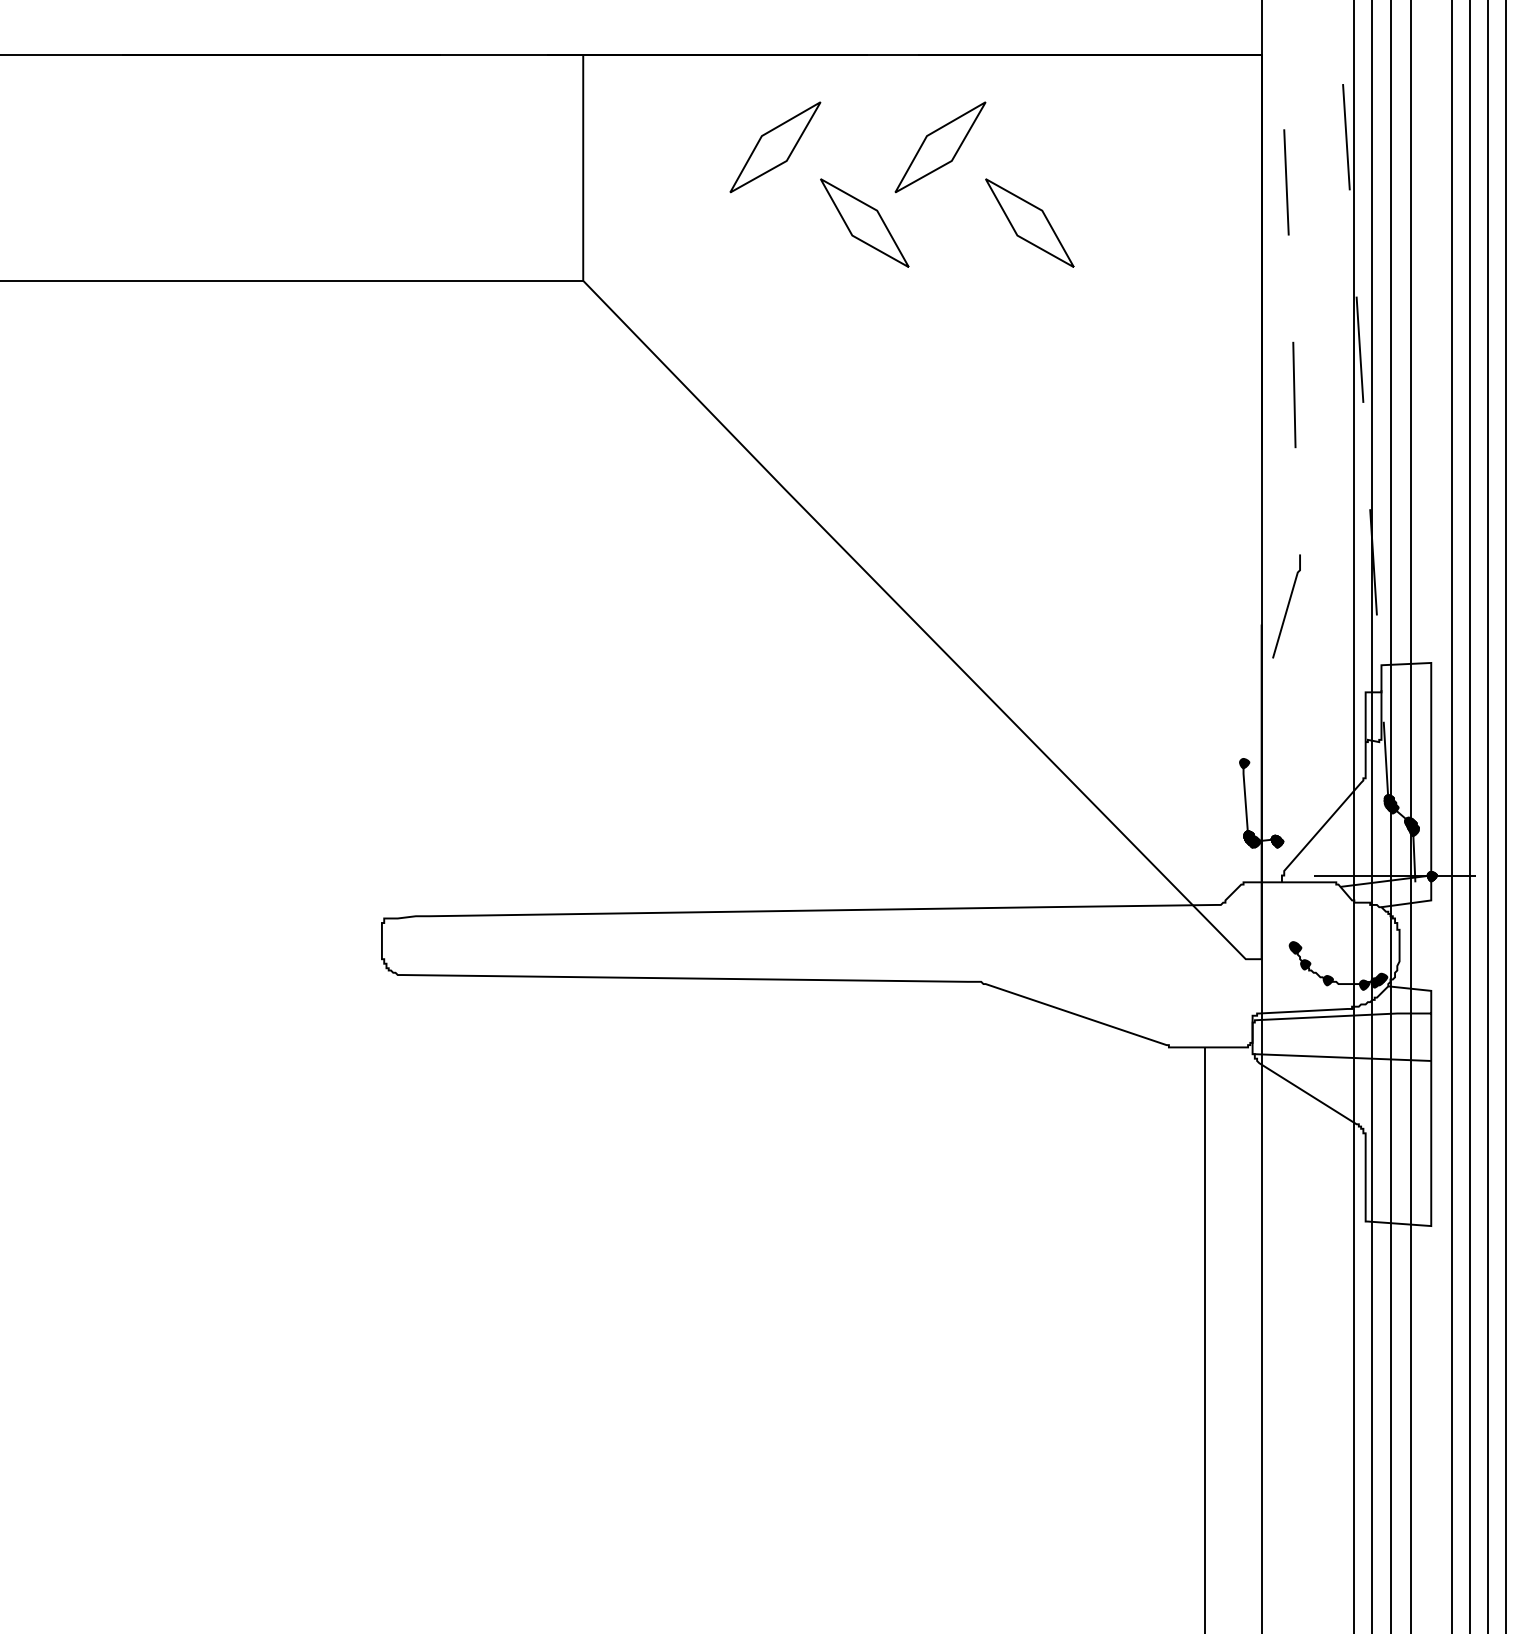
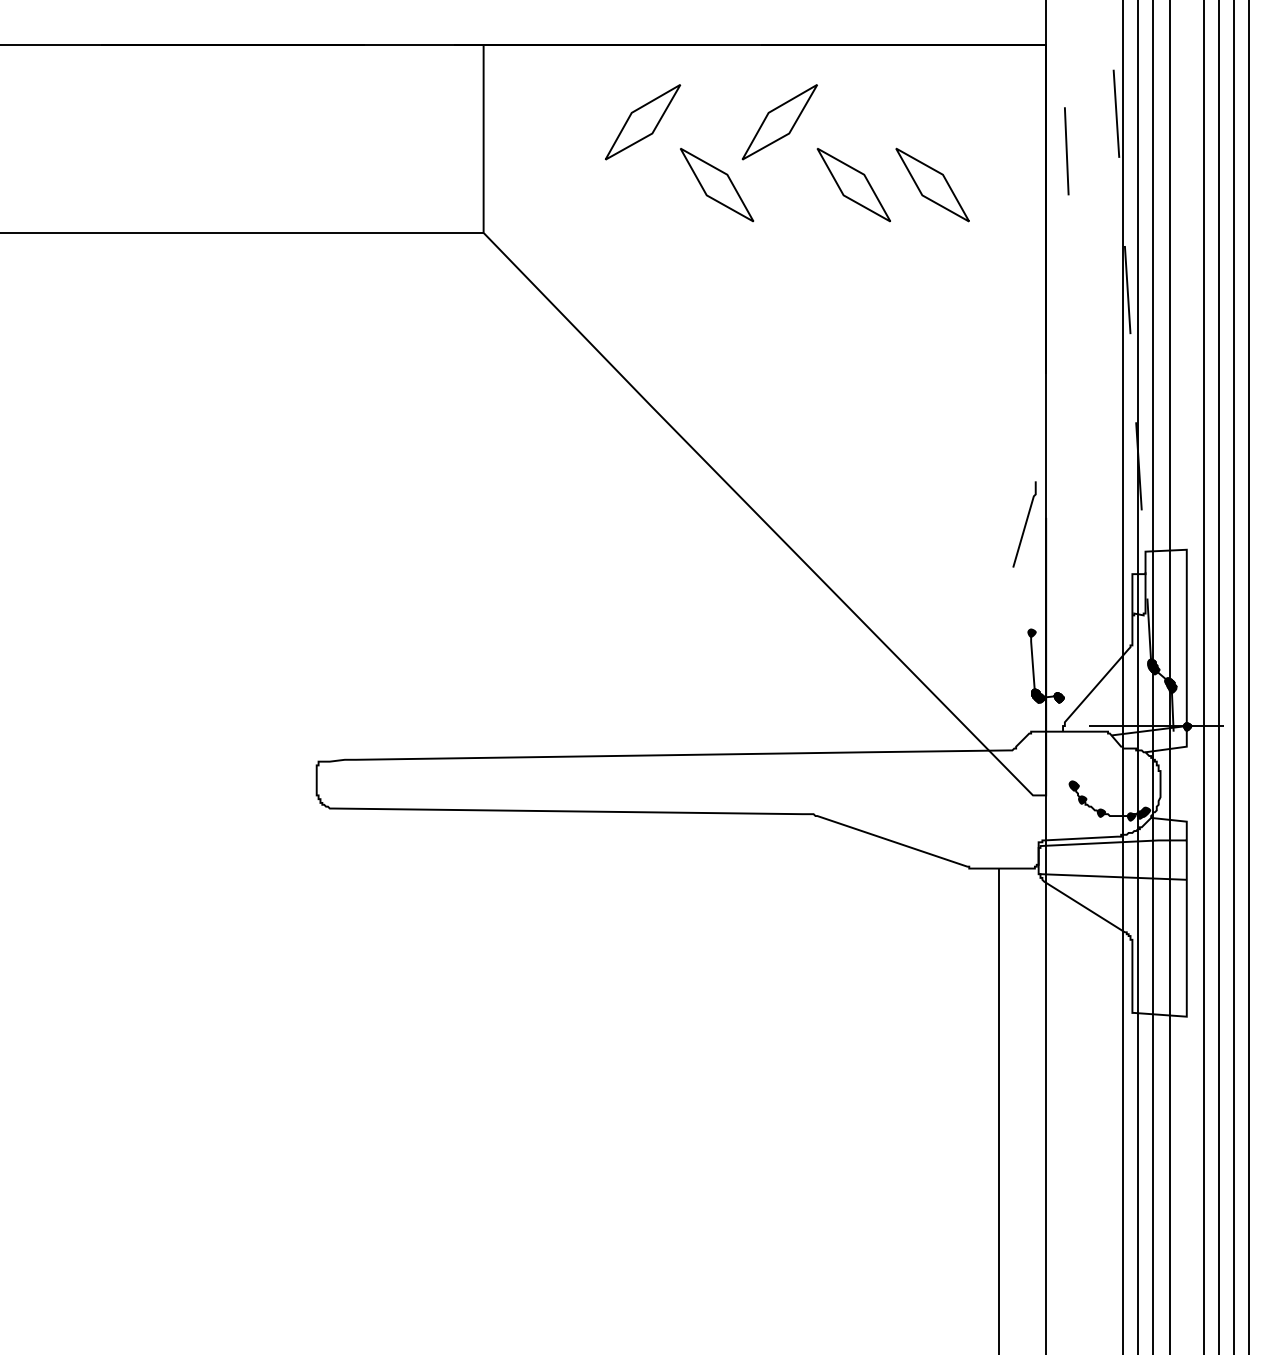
part: (1124, 222) -> (932, 184), added
line: (1294, 394) -> (1073, 327), removed
curve: (1287, 606) -> (1025, 524), moved

